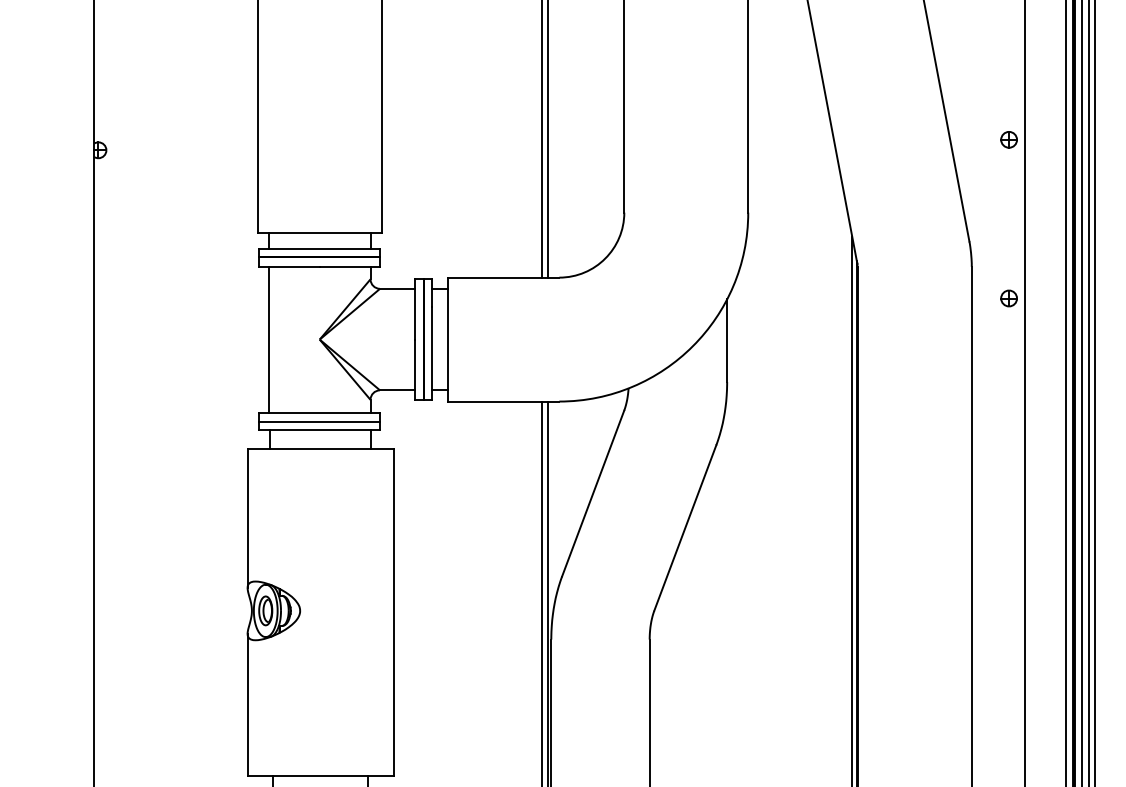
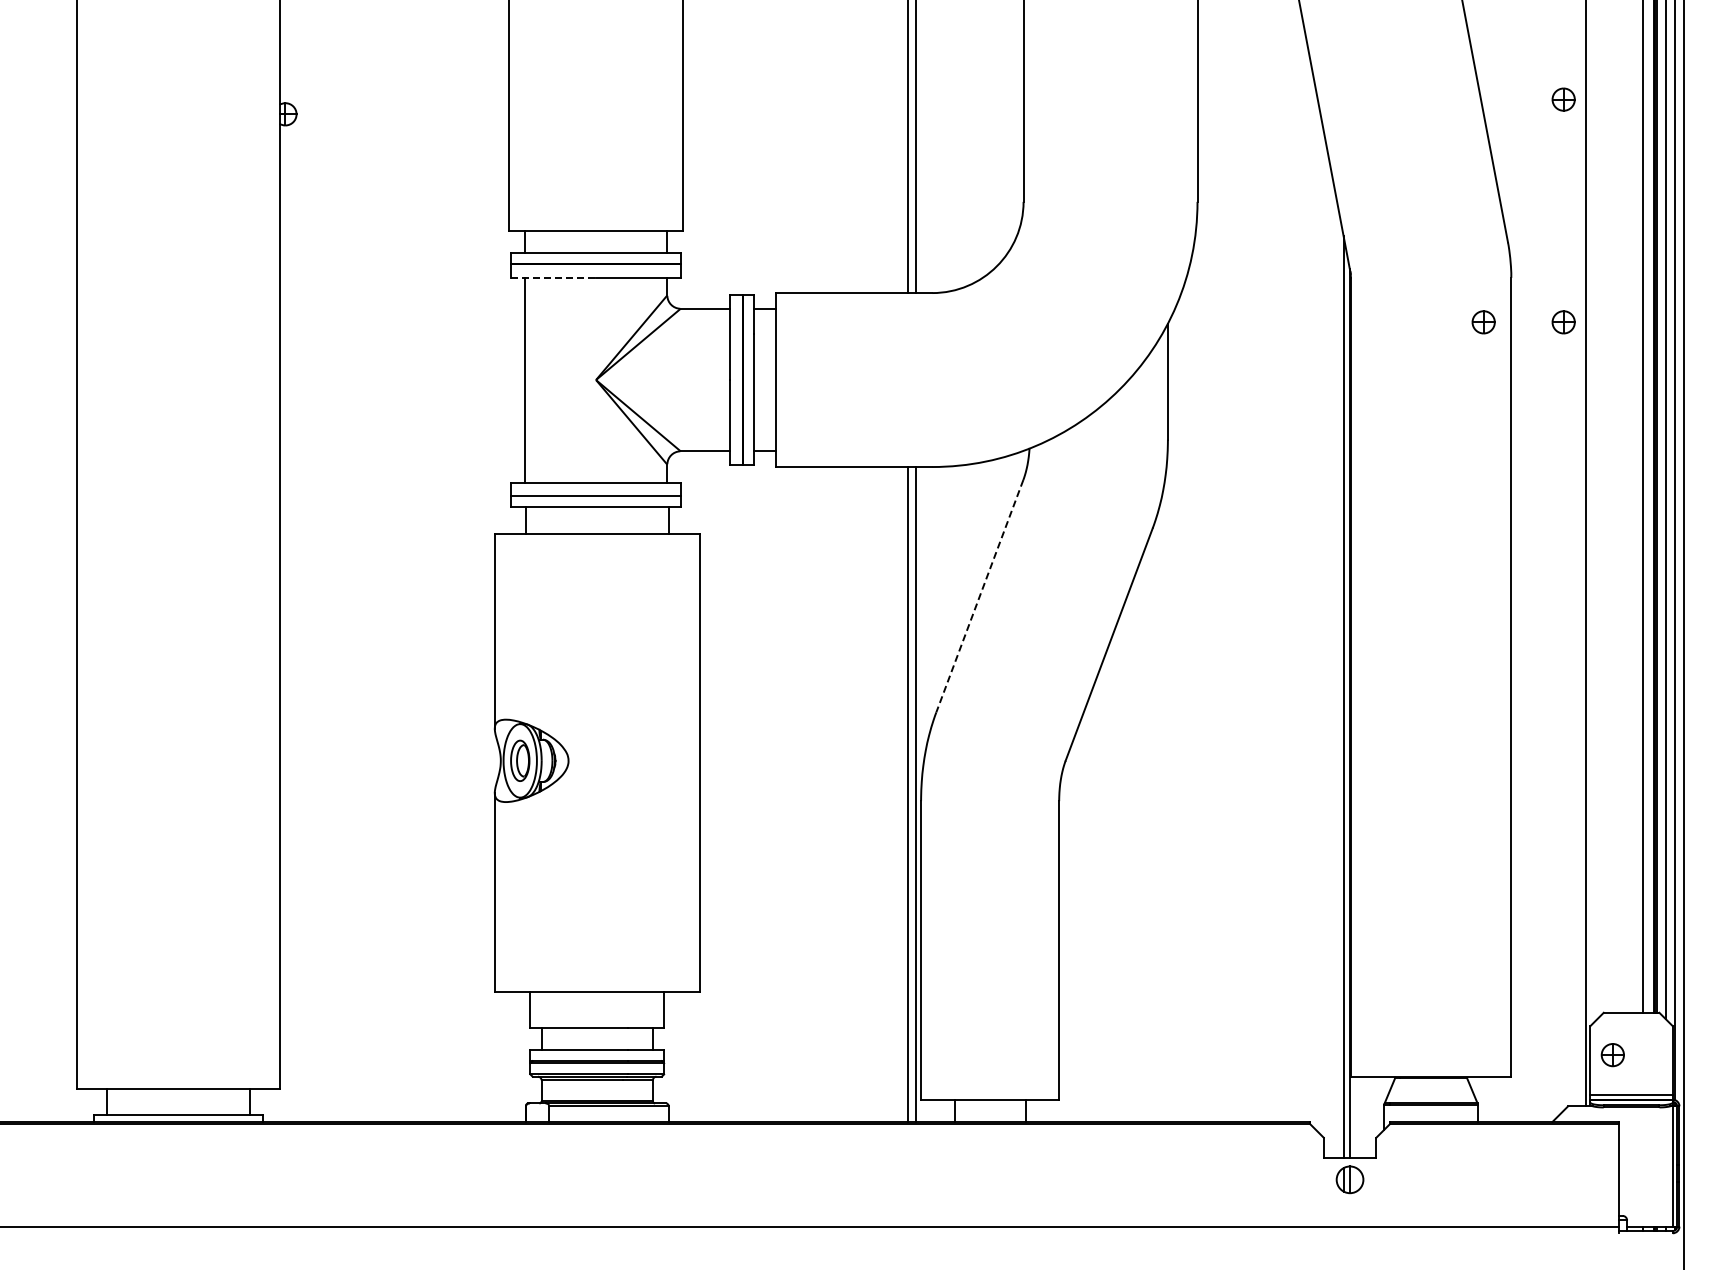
line: (290, 266) -> (554, 277), solid -> dashed
part: (951, 298) -> (1483, 322), added
line: (592, 493) -> (979, 596), solid -> dashed

